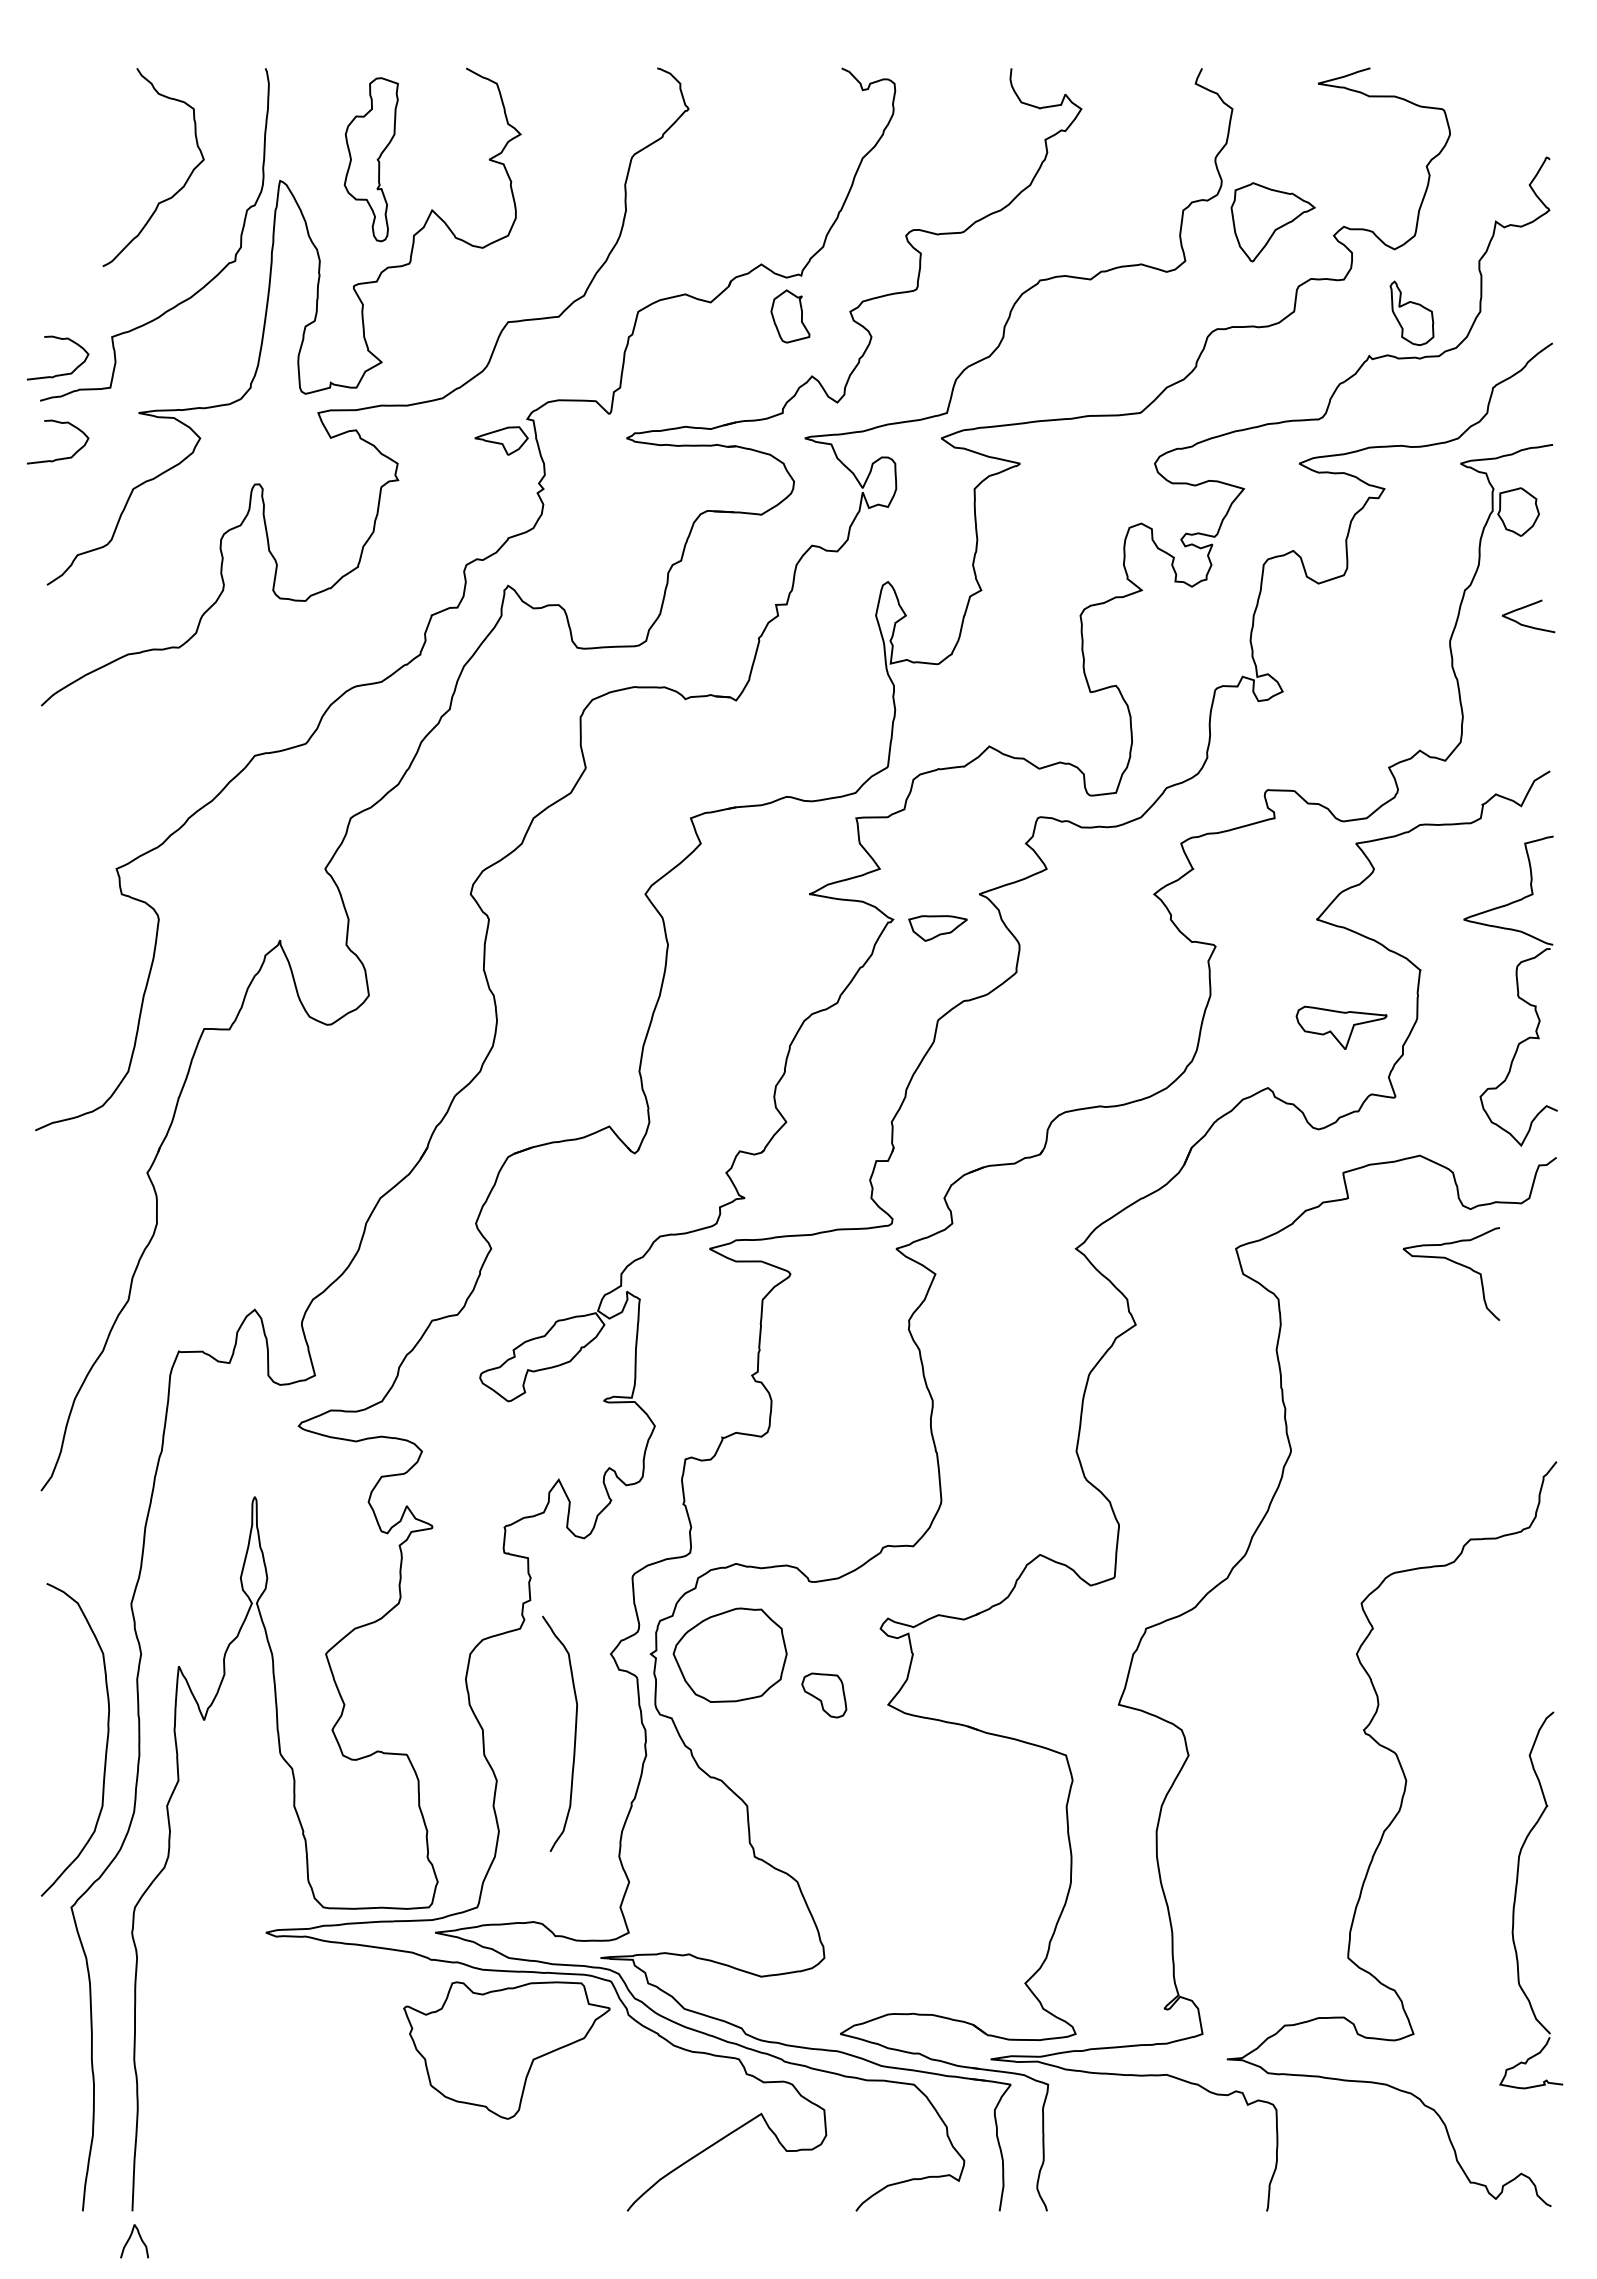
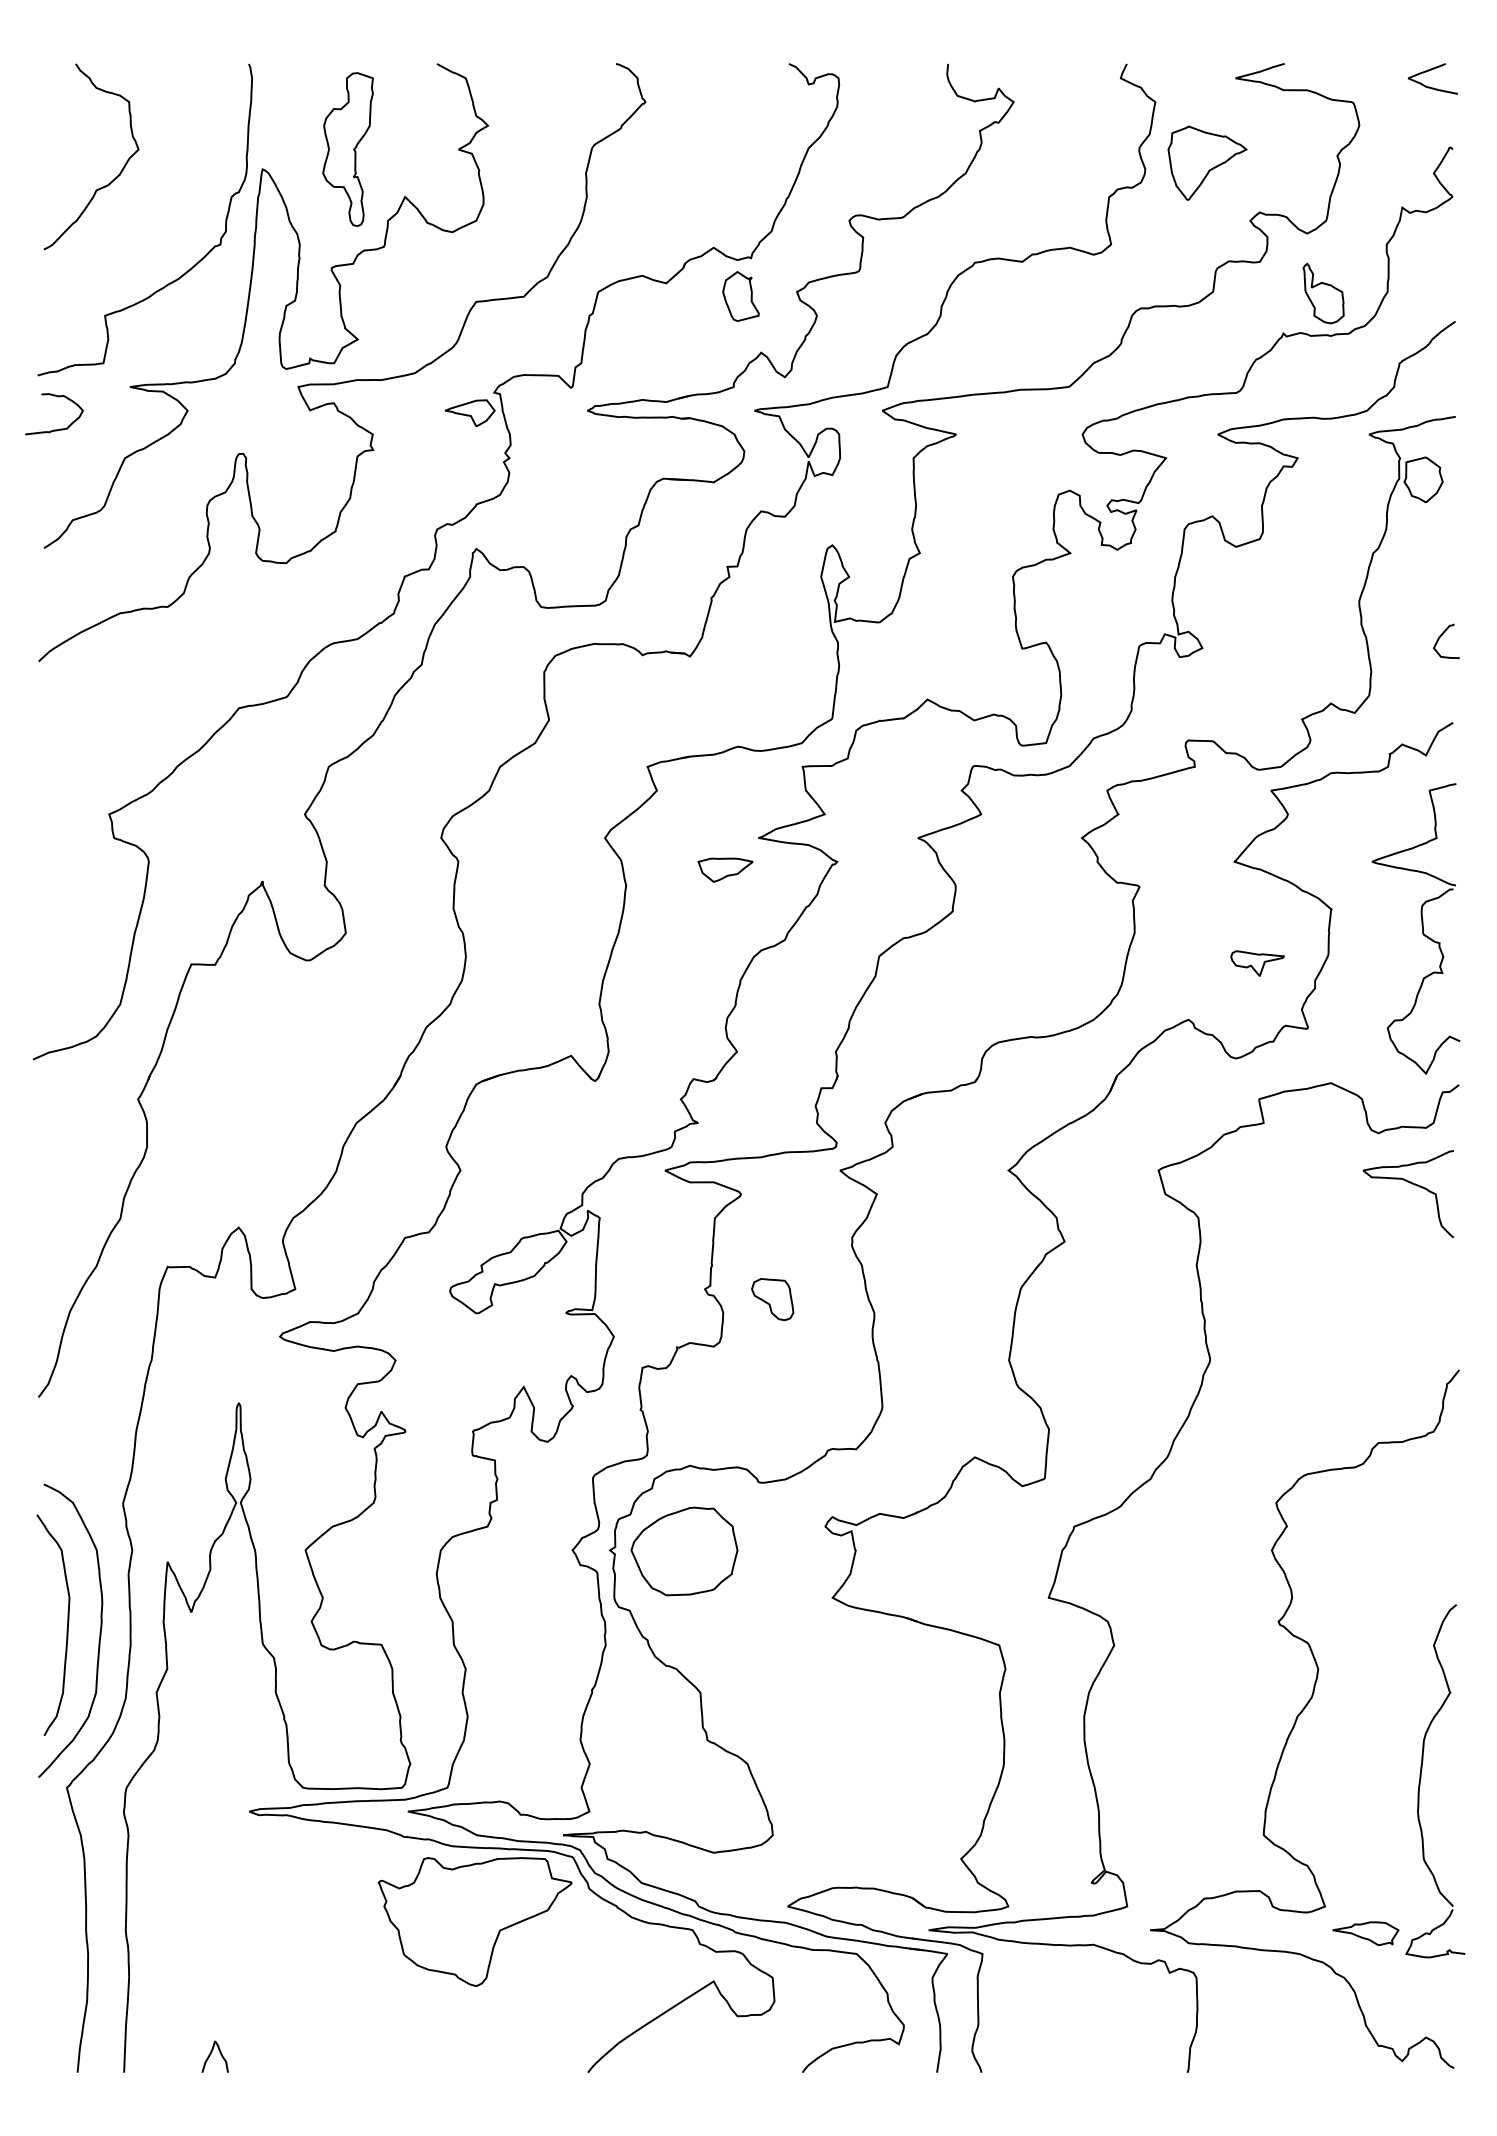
curve: (176, 191) -> (112, 179), moved
part: (1272, 222) -> (1206, 163), moved
curve: (63, 373) -> (59, 349), removed
curve: (1525, 624) -> (1429, 86), moved
curve: (1537, 679) -> (1441, 636), added
part: (937, 928) -> (725, 870), moved
part: (1341, 1028) -> (1257, 963), size x0.62
curve: (1454, 1263) -> (1411, 1184), moved
part: (824, 1695) -> (772, 1299), moved
curve: (574, 1733) -> (67, 1624), moved
part: (1456, 2063) -> (1365, 1934), added
curve: (130, 2238) -> (211, 2054), moved

